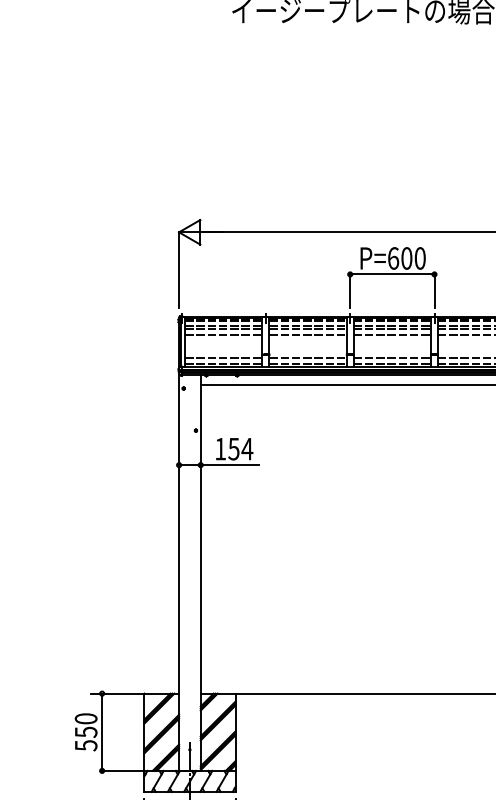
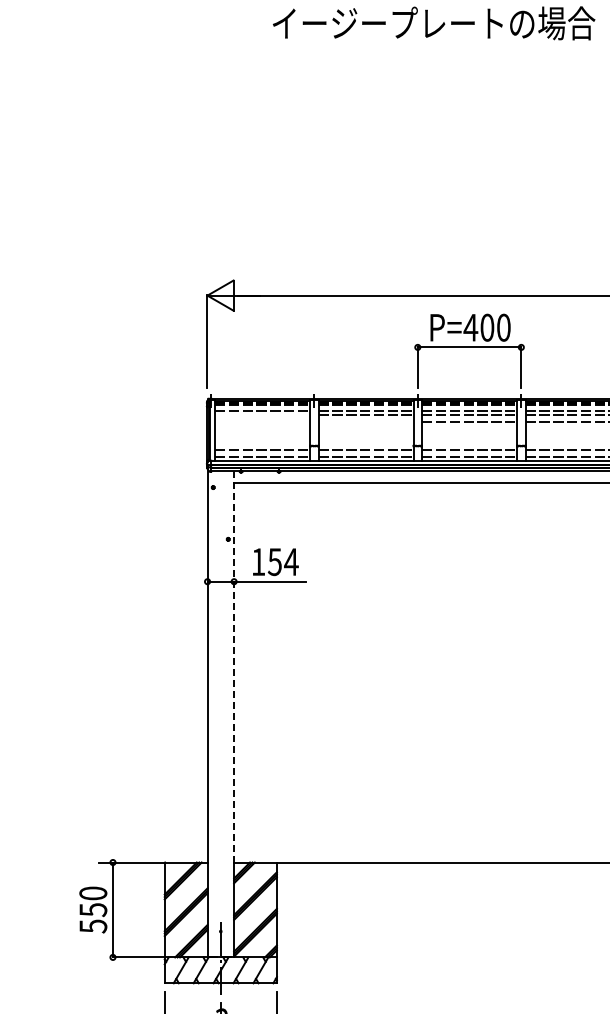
text: (393, 258) -> (470, 327), P=600 -> P=400
line: (223, 329) -> (262, 414), removed
line: (223, 334) -> (262, 421), removed
line: (307, 334) -> (365, 421), removed
line: (201, 534) -> (234, 666), solid -> dashed

